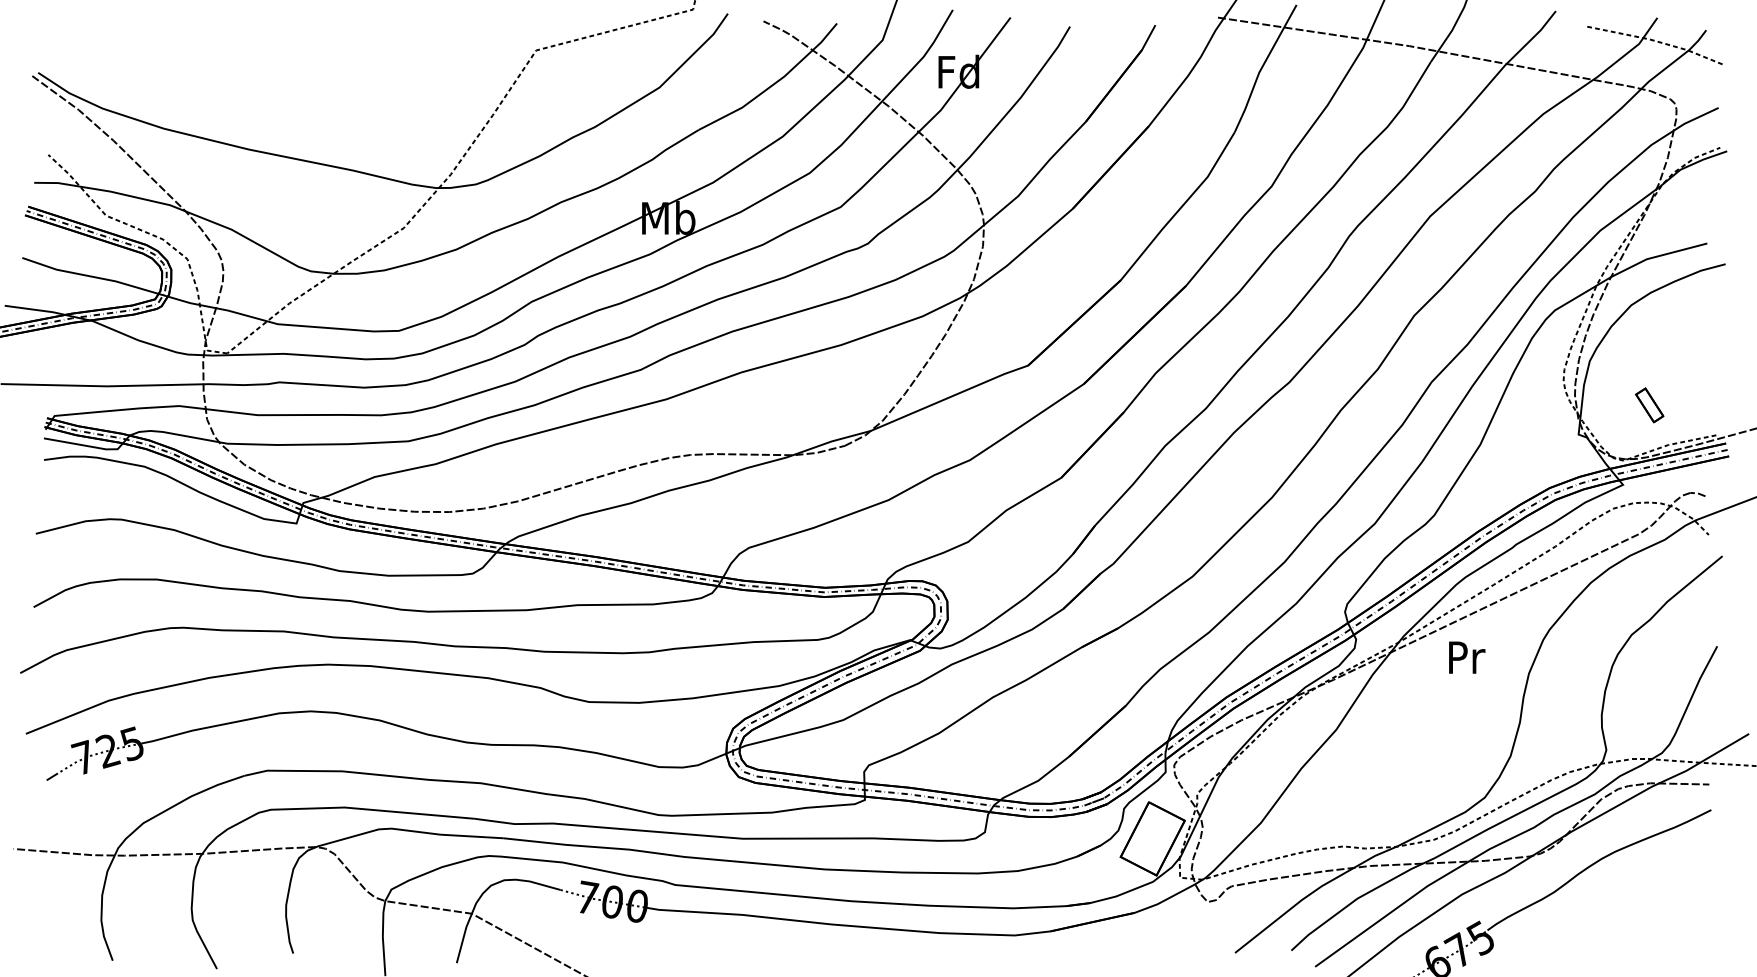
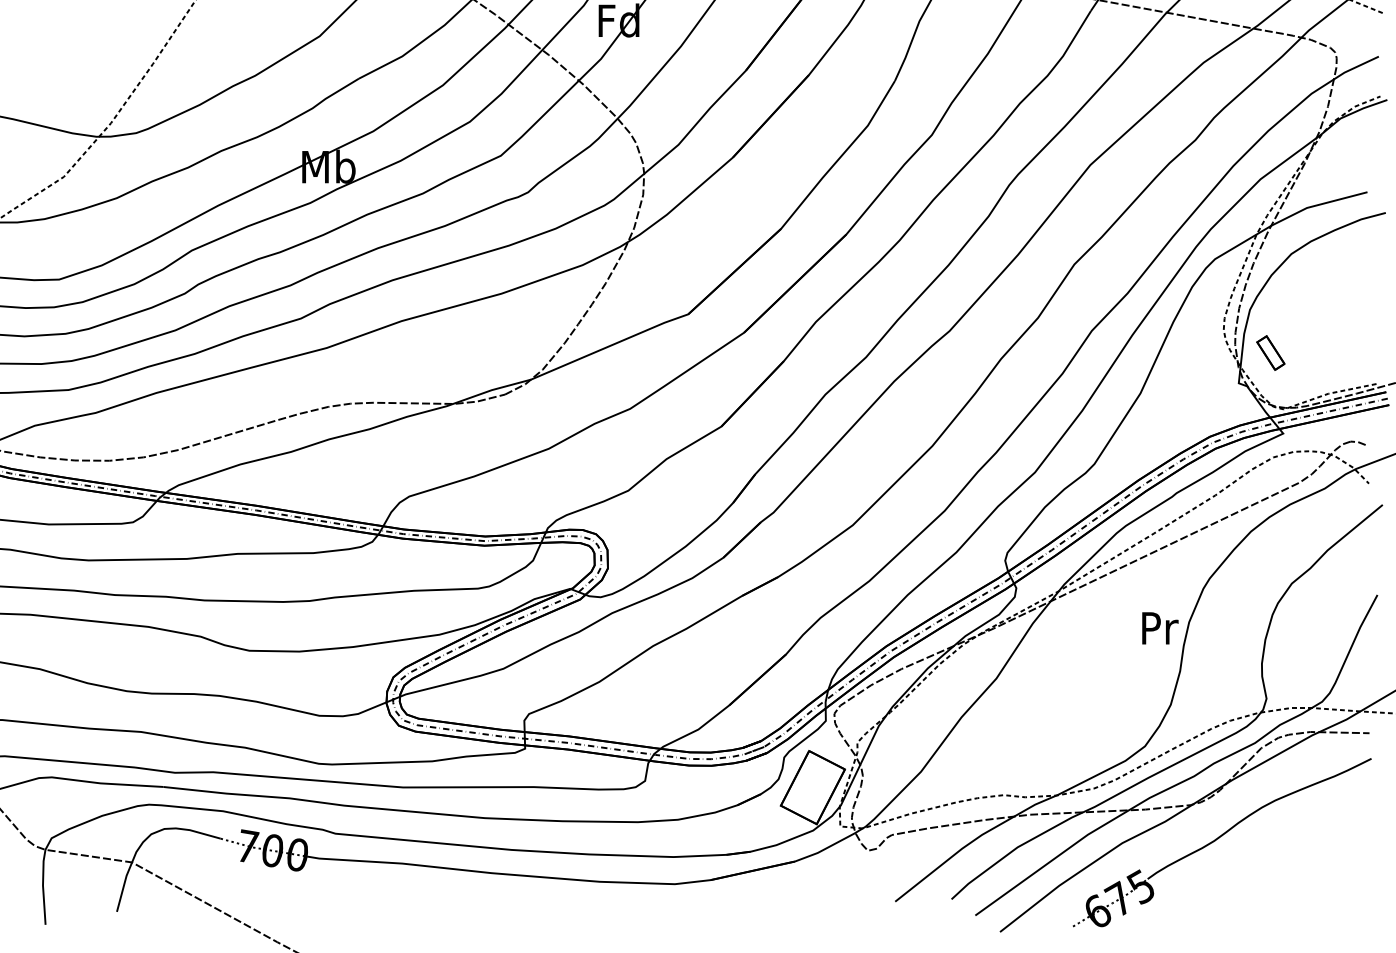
part: (1649, 405) -> (1270, 353), moved
text: (1467, 657) -> (1160, 628), moved

